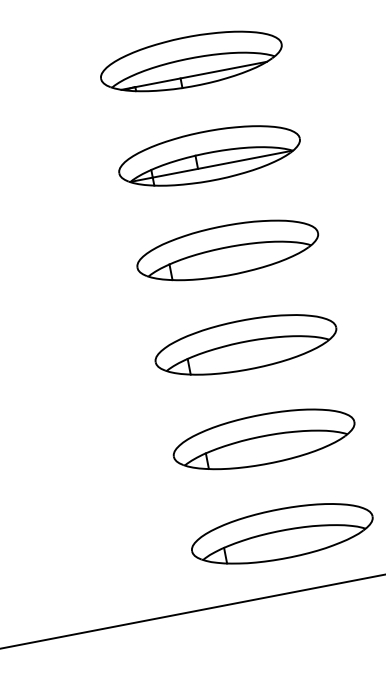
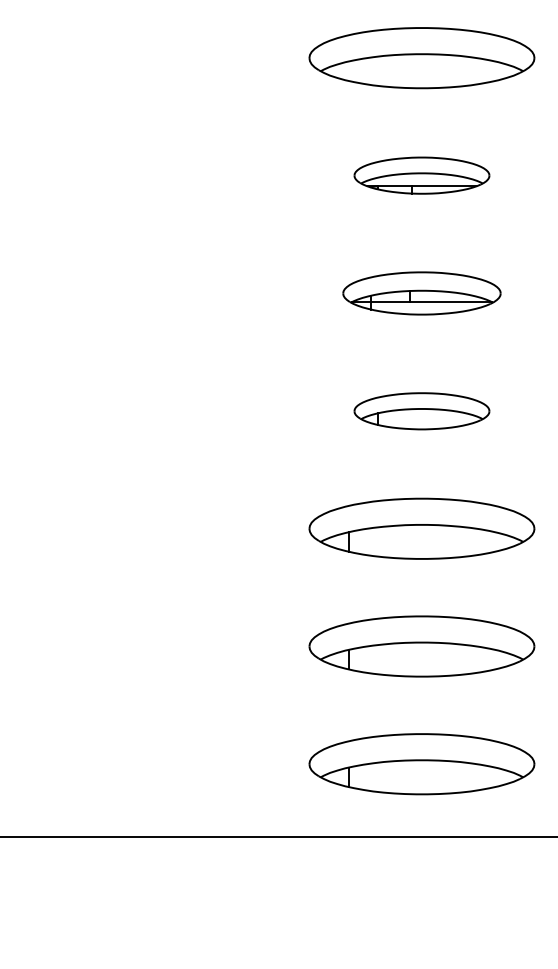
part: (190, 61) -> (421, 175), size x0.6
part: (209, 156) -> (421, 293), size x0.7
part: (227, 250) -> (421, 411), size x0.6

